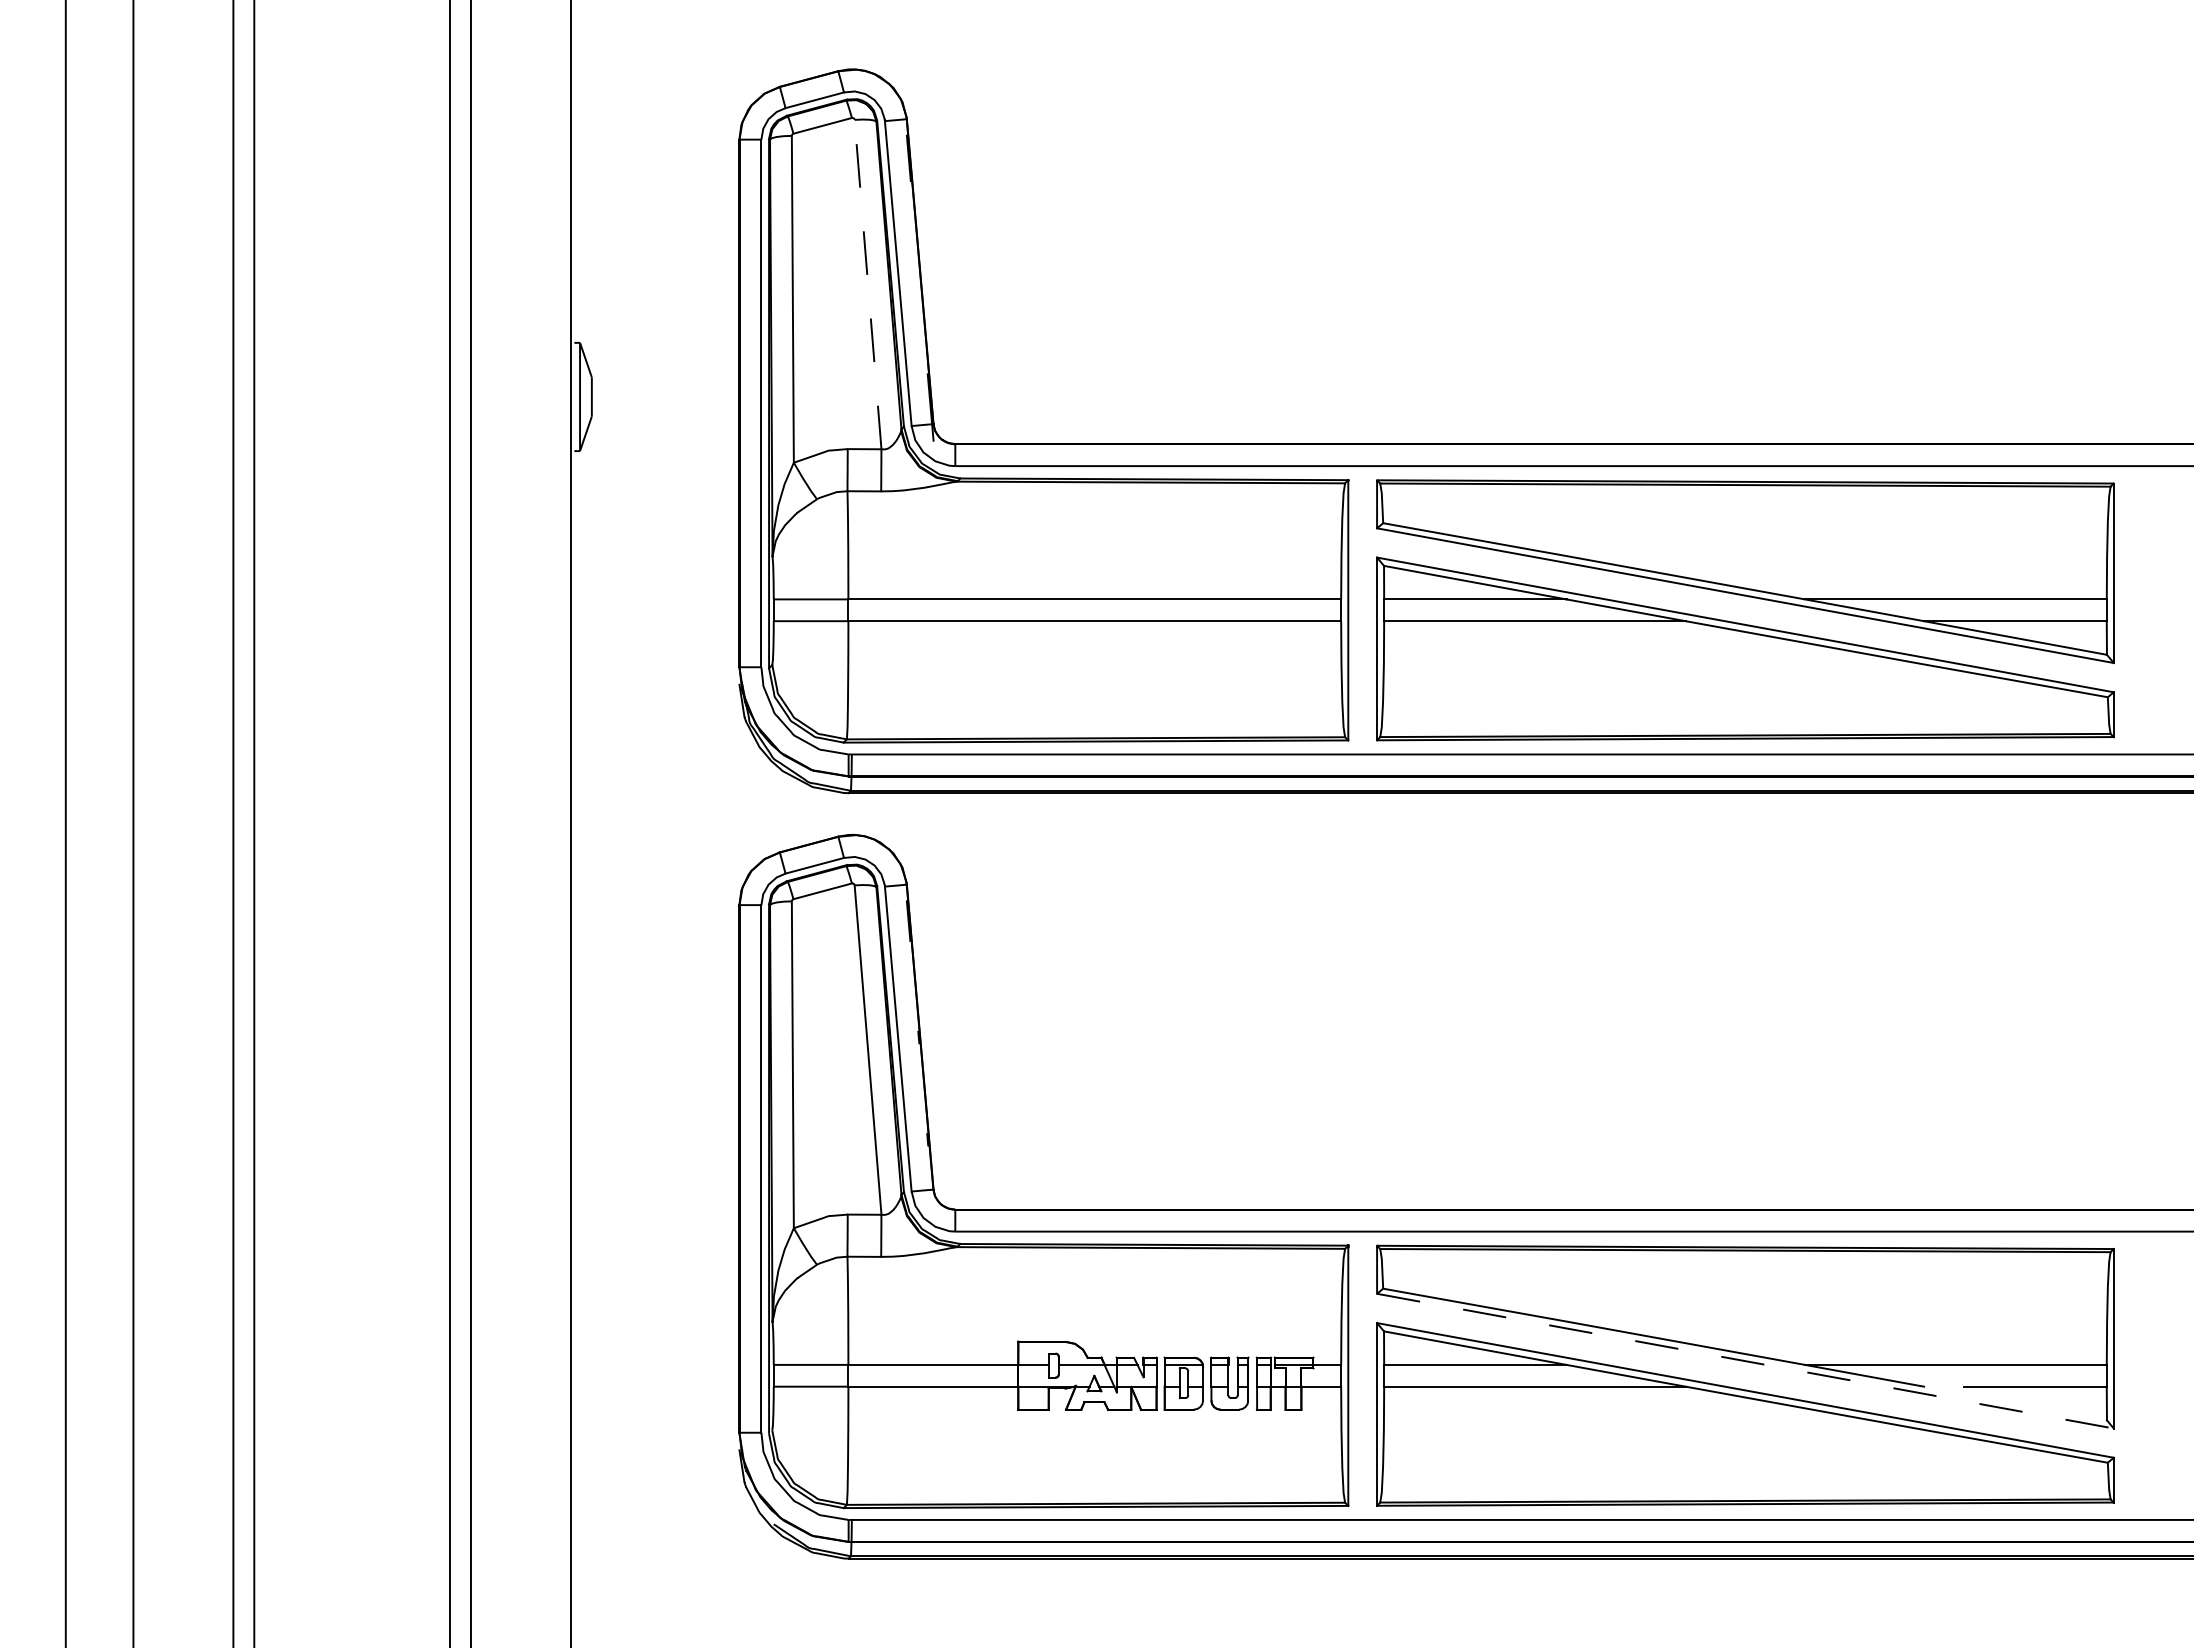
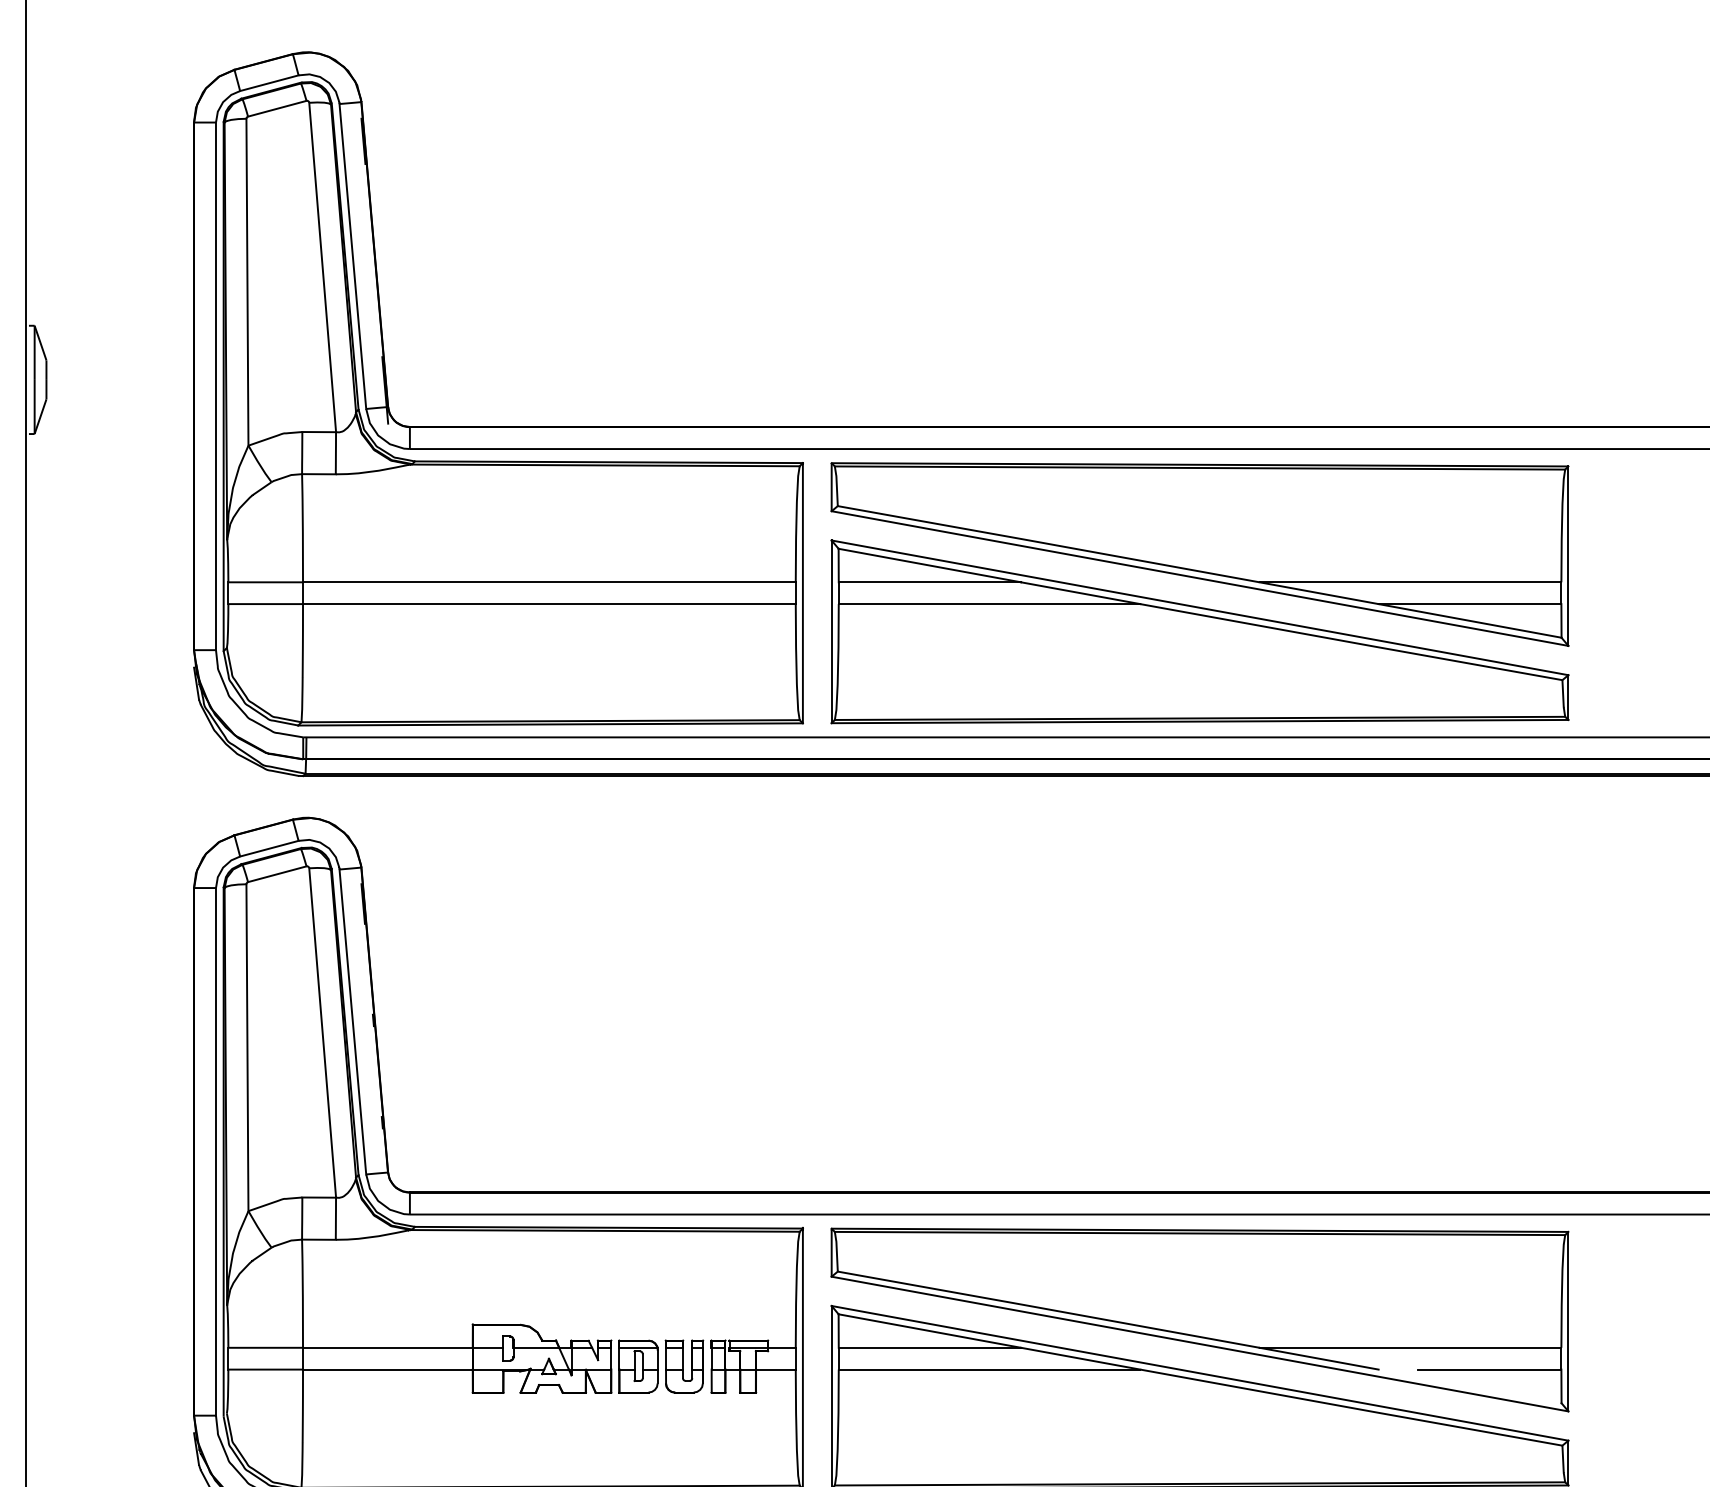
line: (868, 284) -> (323, 267), dashed -> solid
line: (1745, 1361) -> (1200, 1344), dashed -> solid

